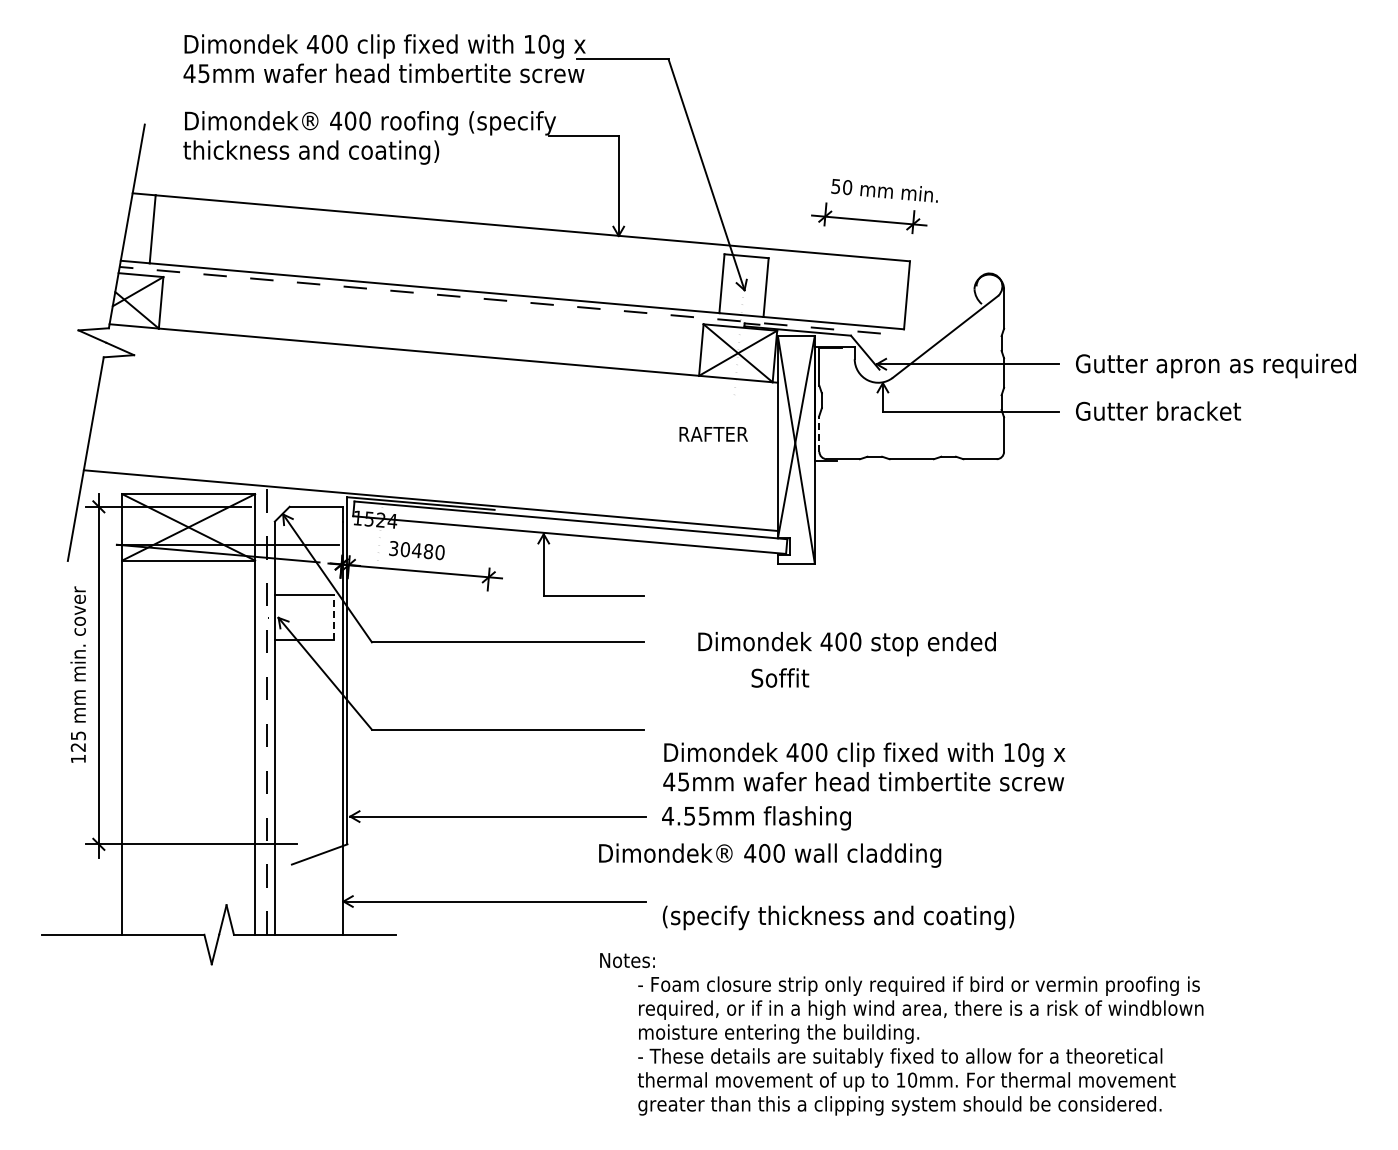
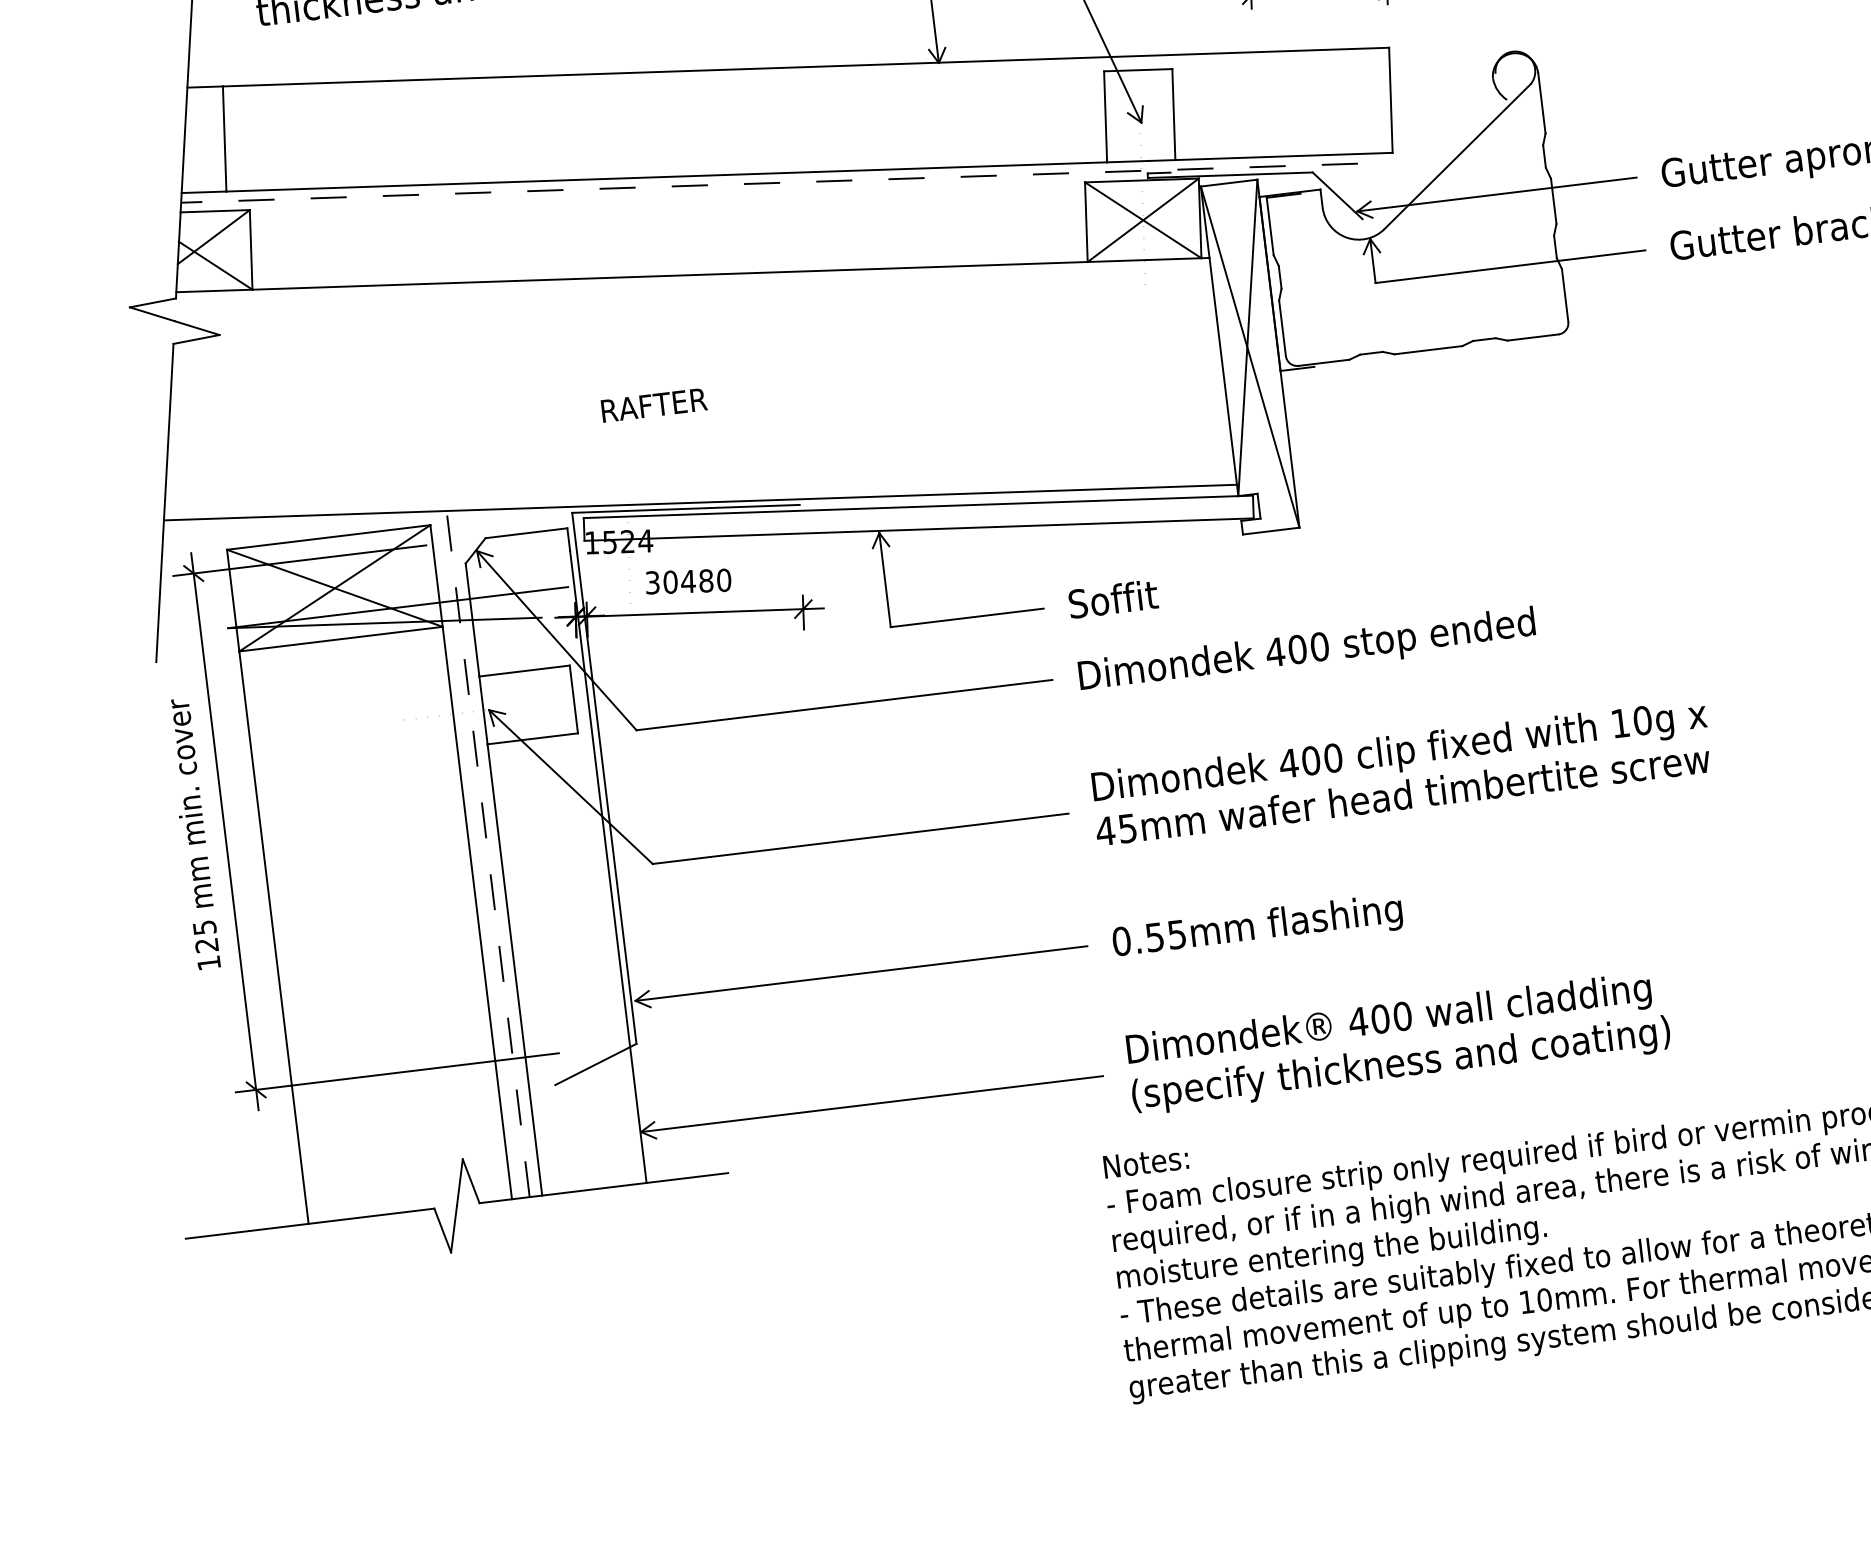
line: (819, 433) -> (1282, 327), dashed -> solid
text: (713, 434) -> (653, 405), moved
line: (333, 617) -> (573, 699), dashed -> solid
text: (846, 644) -> (1306, 652), moved
text: (780, 677) -> (1113, 598), moved
text: (864, 766) -> (1401, 771), moved
text: (667, 815) -> (1120, 940), 4.55mm -> 0.55mm
text: (770, 855) -> (1389, 1021), moved
text: (627, 960) -> (1146, 1162), moved

